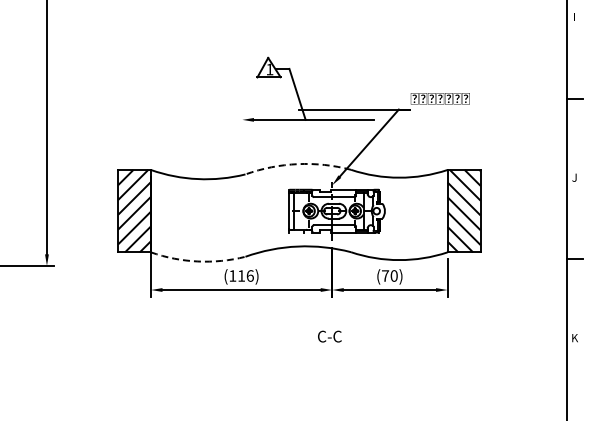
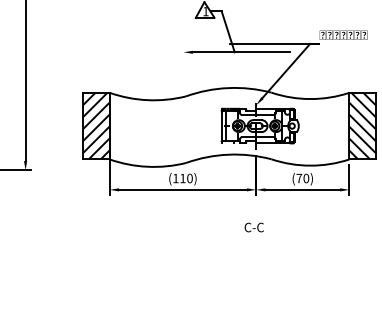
arc: (297, 164) -> (228, 88), dashed -> solid
arc: (197, 261) -> (147, 166), dashed -> solid
text: (249, 275) -> (189, 178), (116) -> (110)

